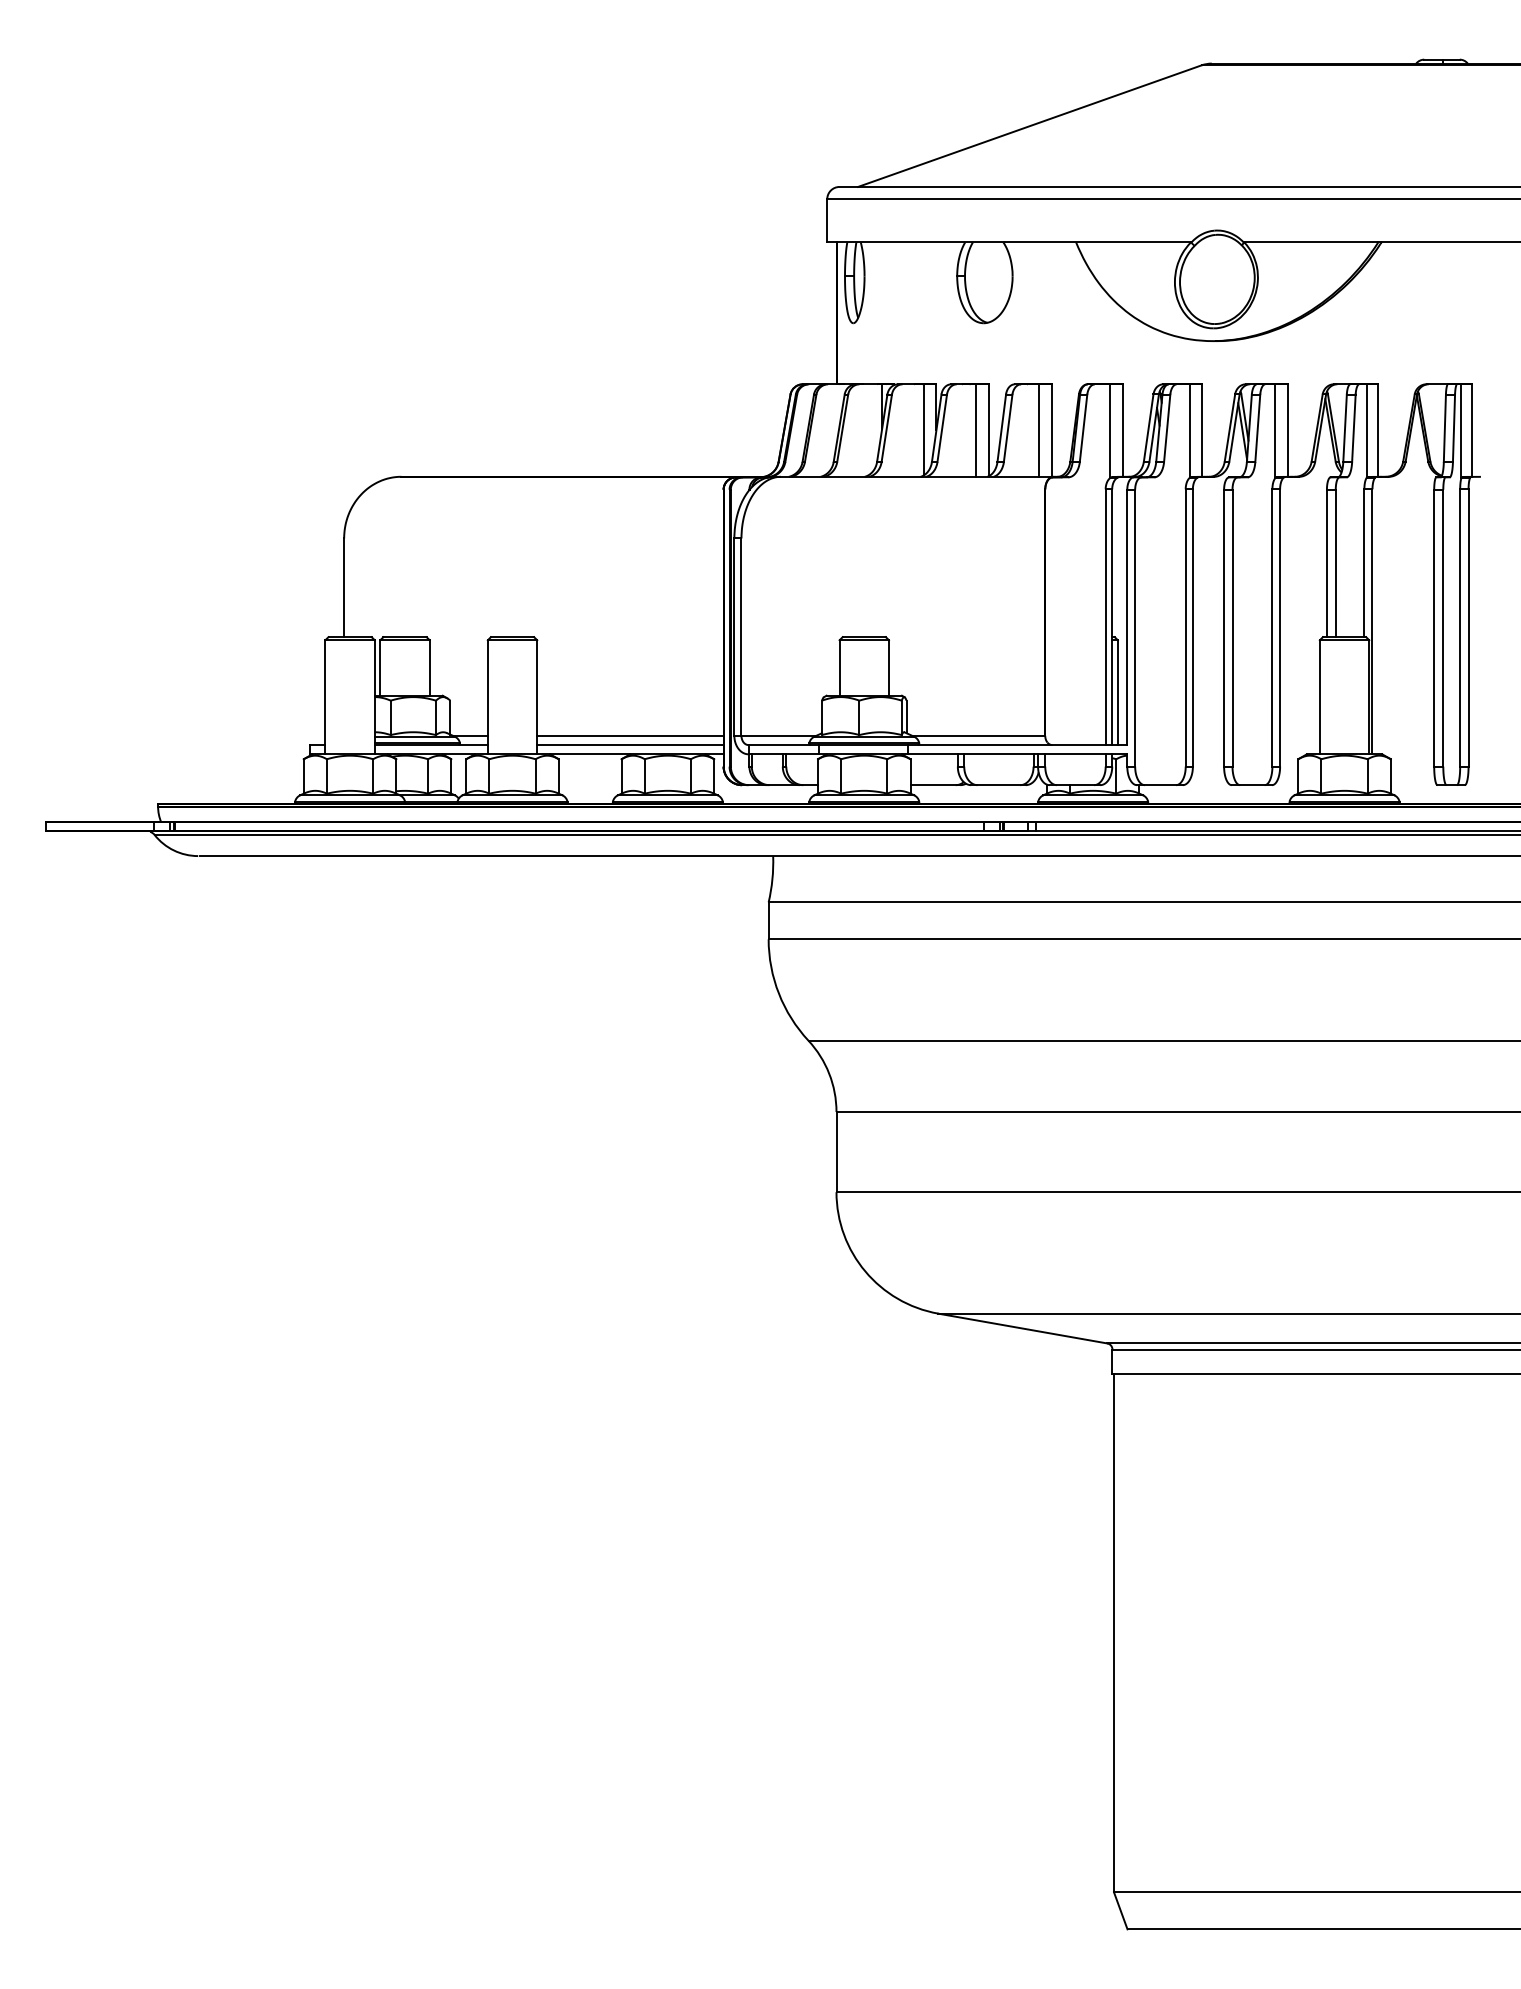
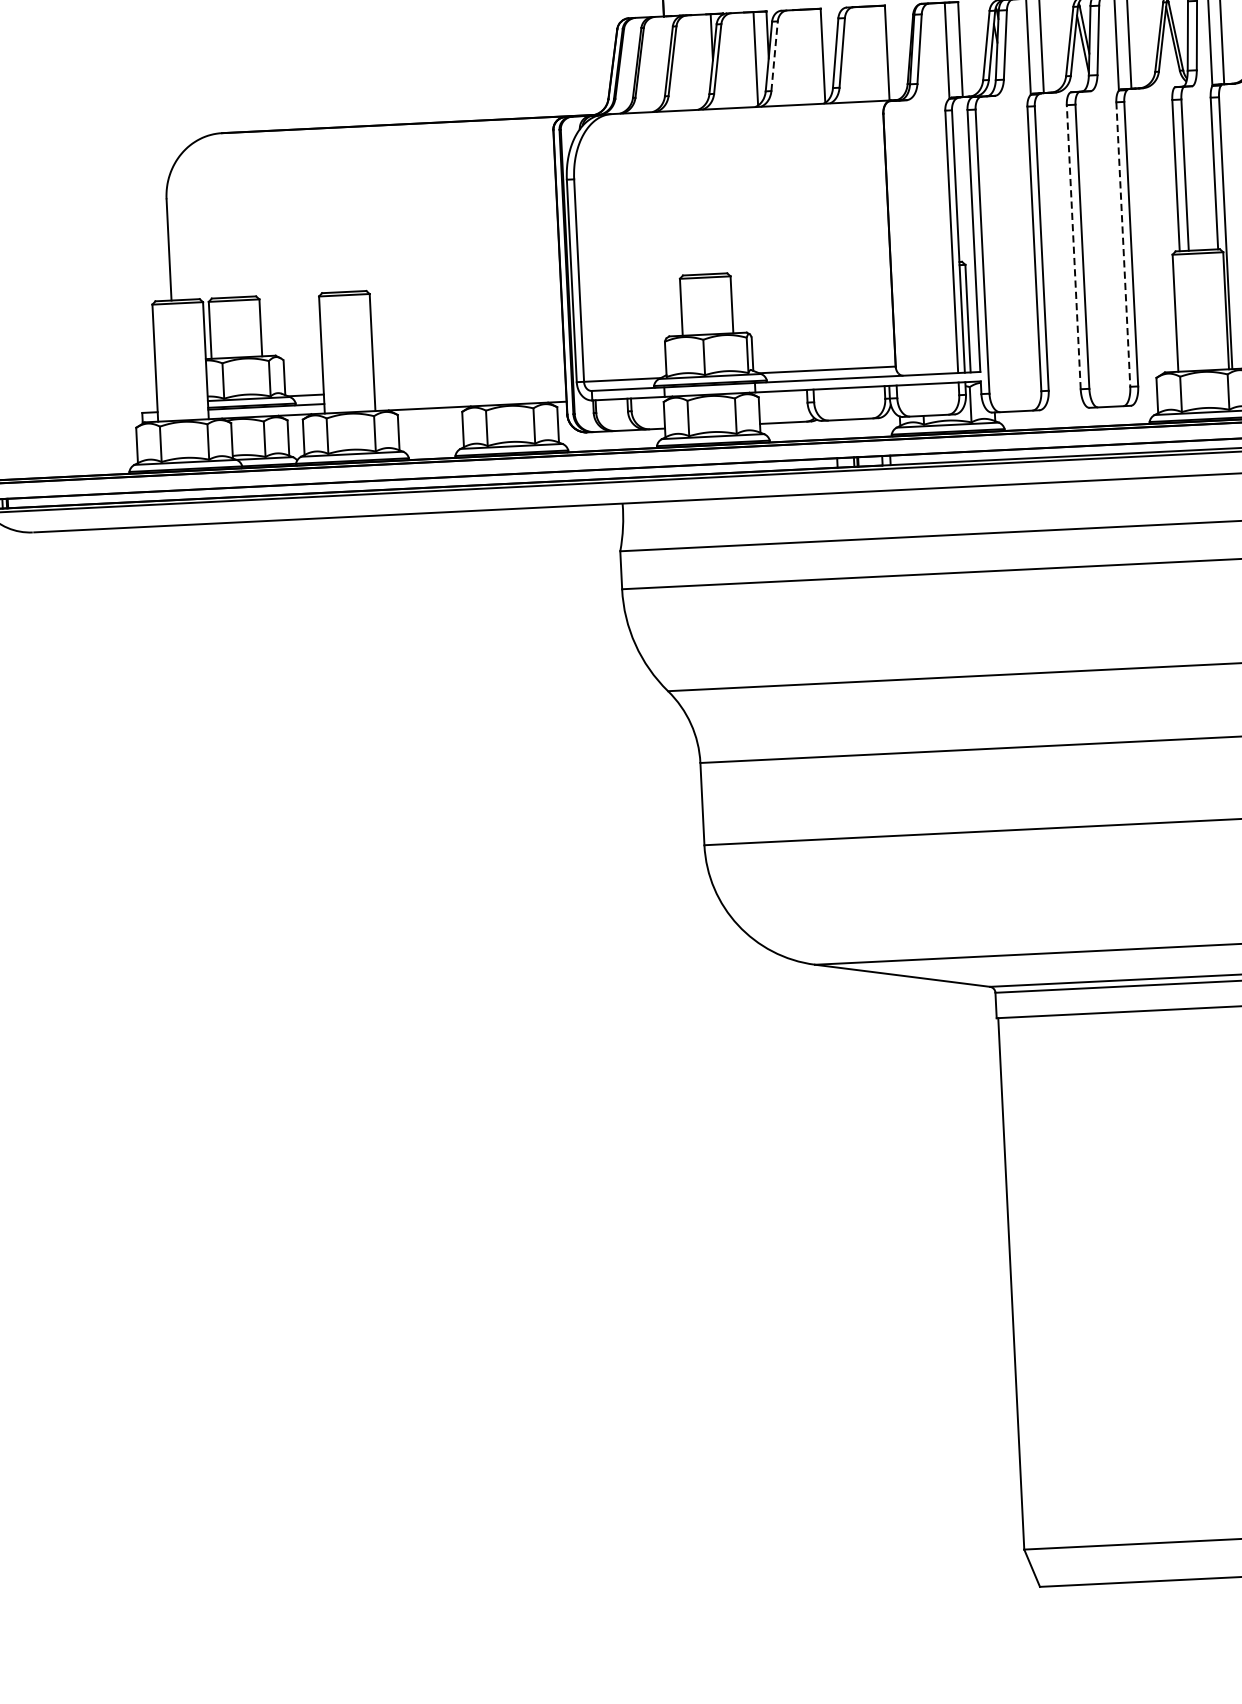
line: (942, 427) -> (774, 55), solid -> dashed
line: (976, 430) -> (809, 56), removed
line: (1038, 430) -> (873, 53), removed
line: (1224, 627) -> (1074, 246), solid -> dashed
line: (1272, 627) -> (1123, 244), solid -> dashed
line: (630, 735) -> (470, 387), removed
line: (630, 745) -> (470, 397), removed

